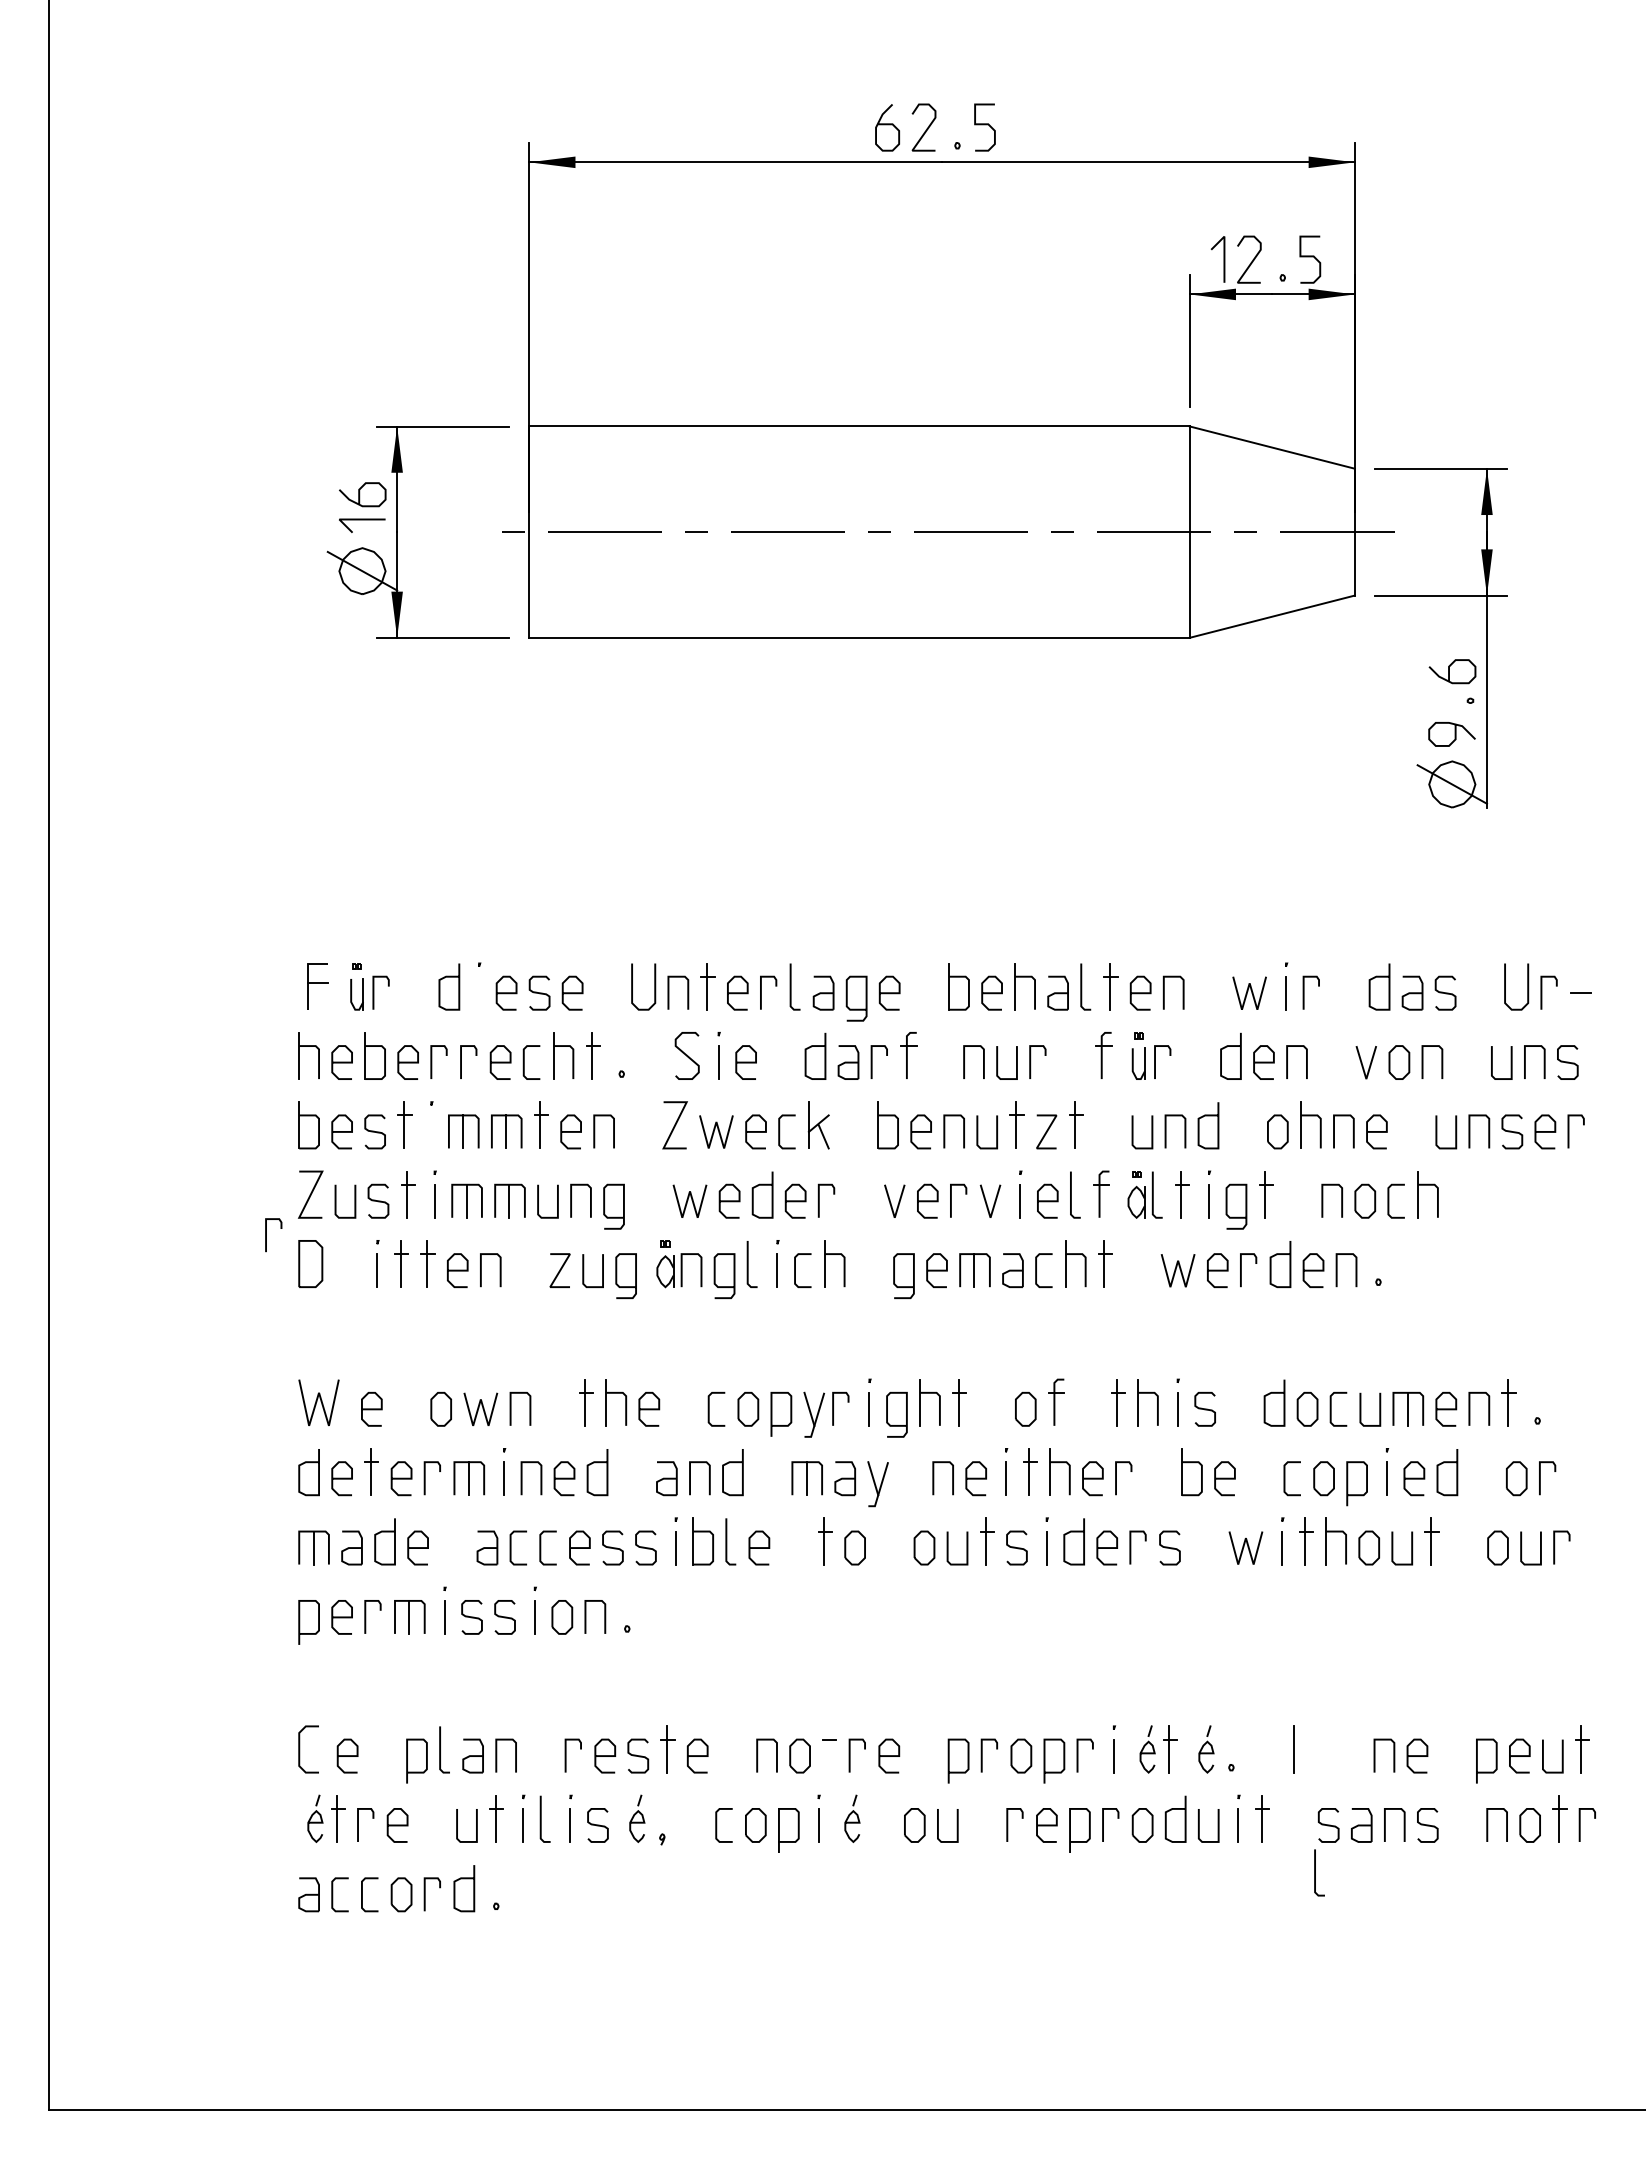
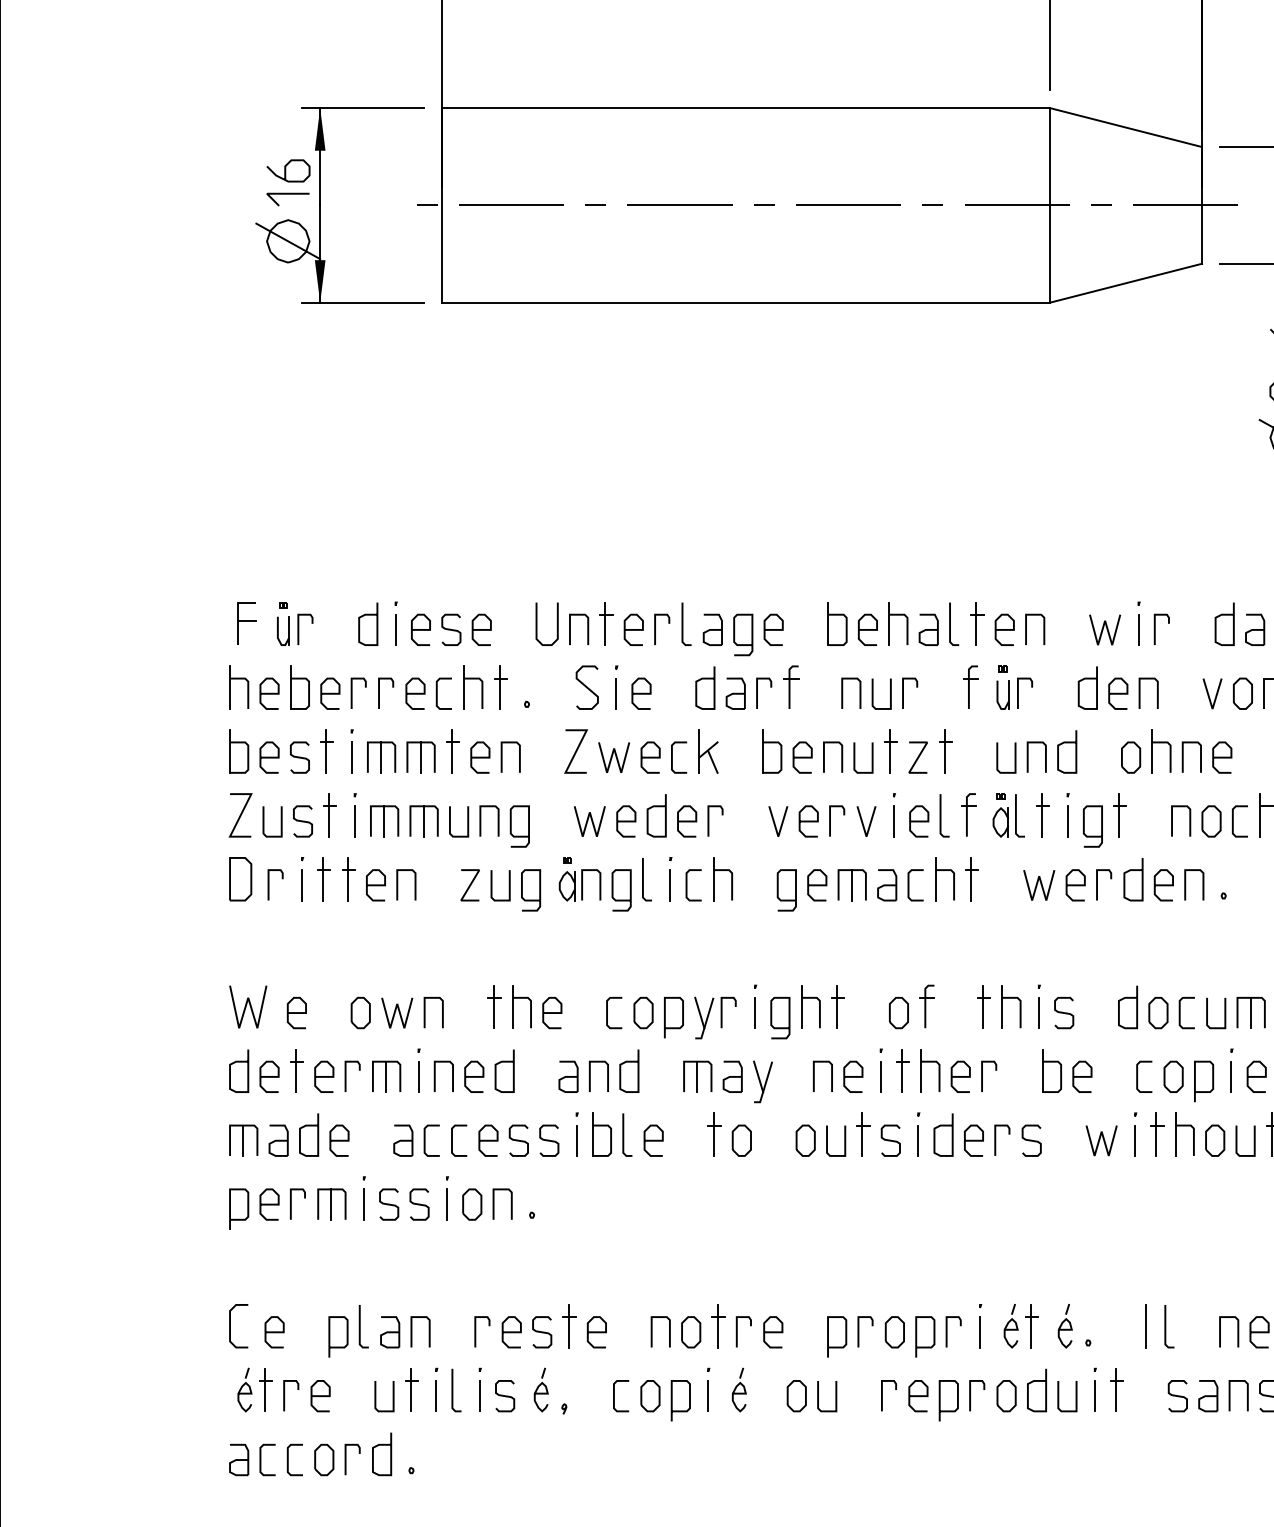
line: (479, 992) -> (396, 629), added
line: (431, 1131) -> (351, 757), added
line: (266, 1235) -> (268, 885), moved
line: (828, 1749) -> (717, 1326), added
line: (1315, 1872) -> (1165, 1326), moved

